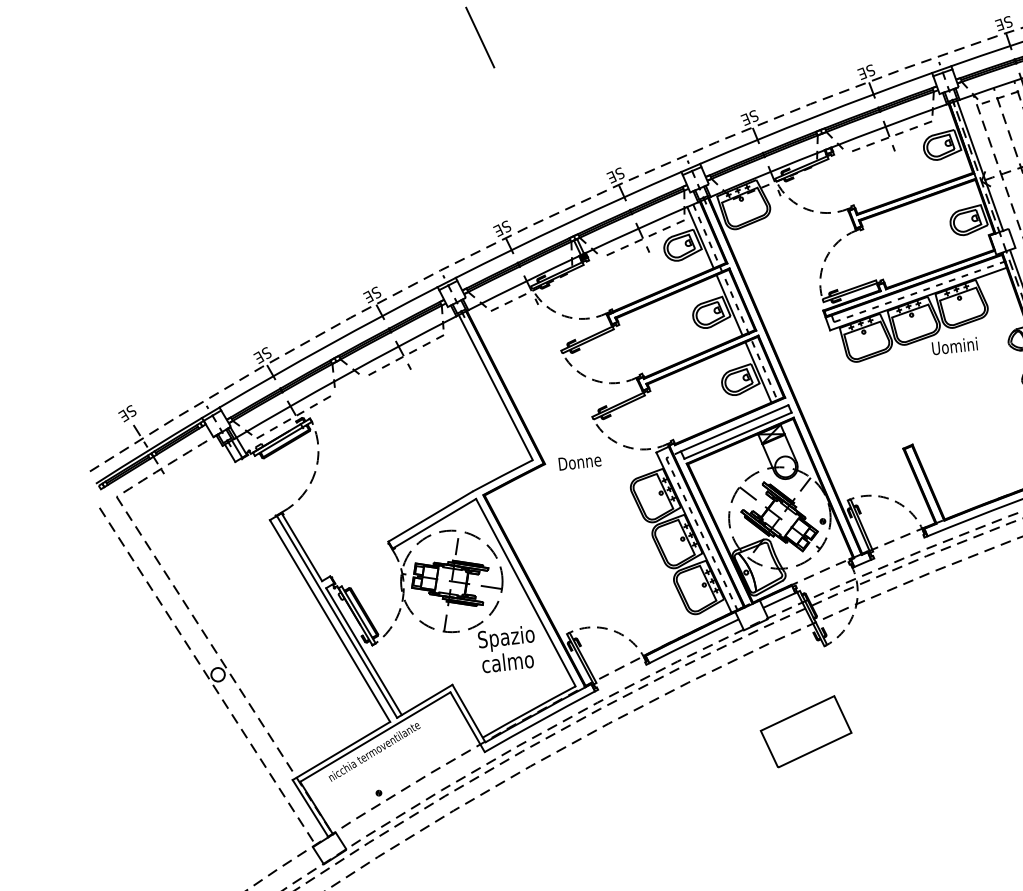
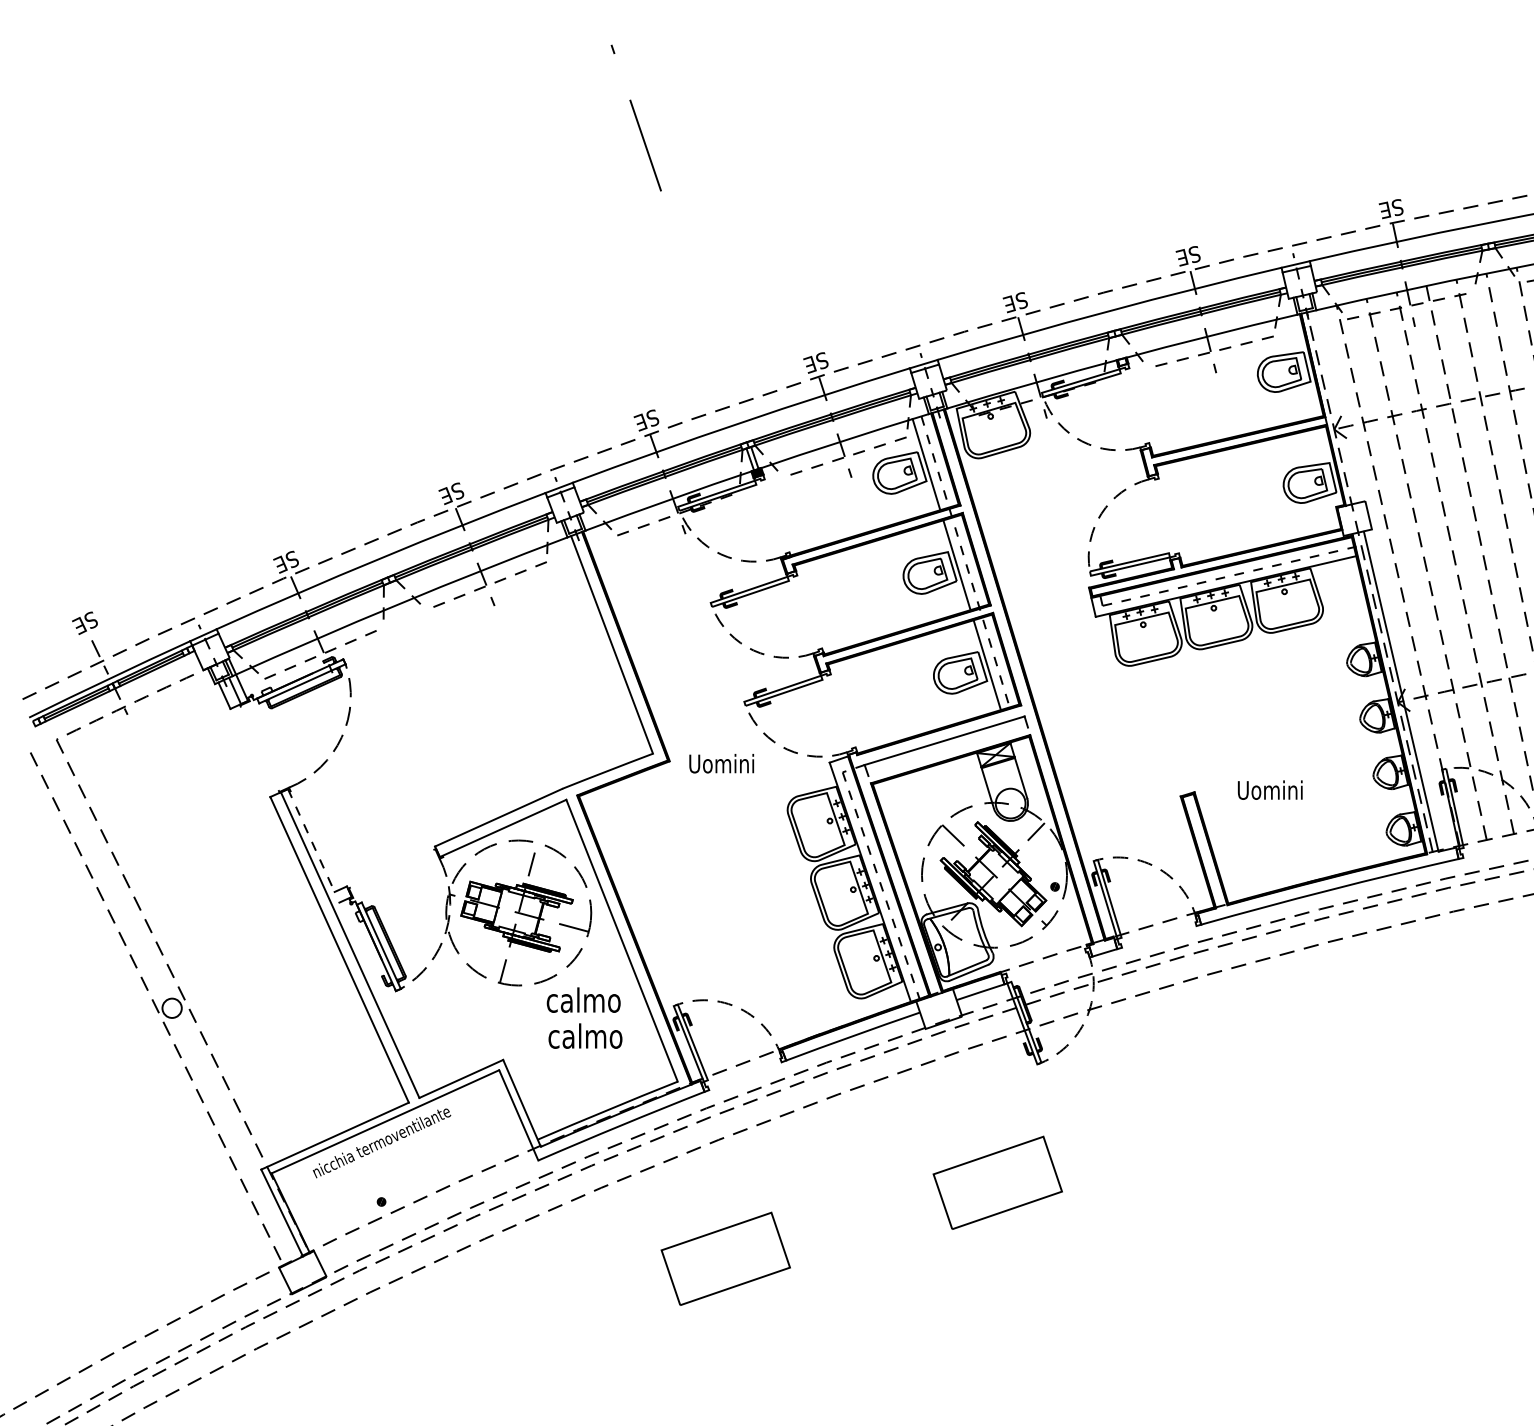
line: (979, 166) -> (1334, 407), removed
text: (954, 345) -> (1270, 789), moved
line: (738, 435) -> (948, 751), removed
text: (581, 461) -> (721, 763), Donne -> Uomini
line: (301, 547) -> (311, 840), solid -> dashed
text: (506, 639) -> (586, 1003), Spazio -> calmo
line: (363, 651) -> (382, 998), removed
part: (622, 805) -> (725, 1258), added

